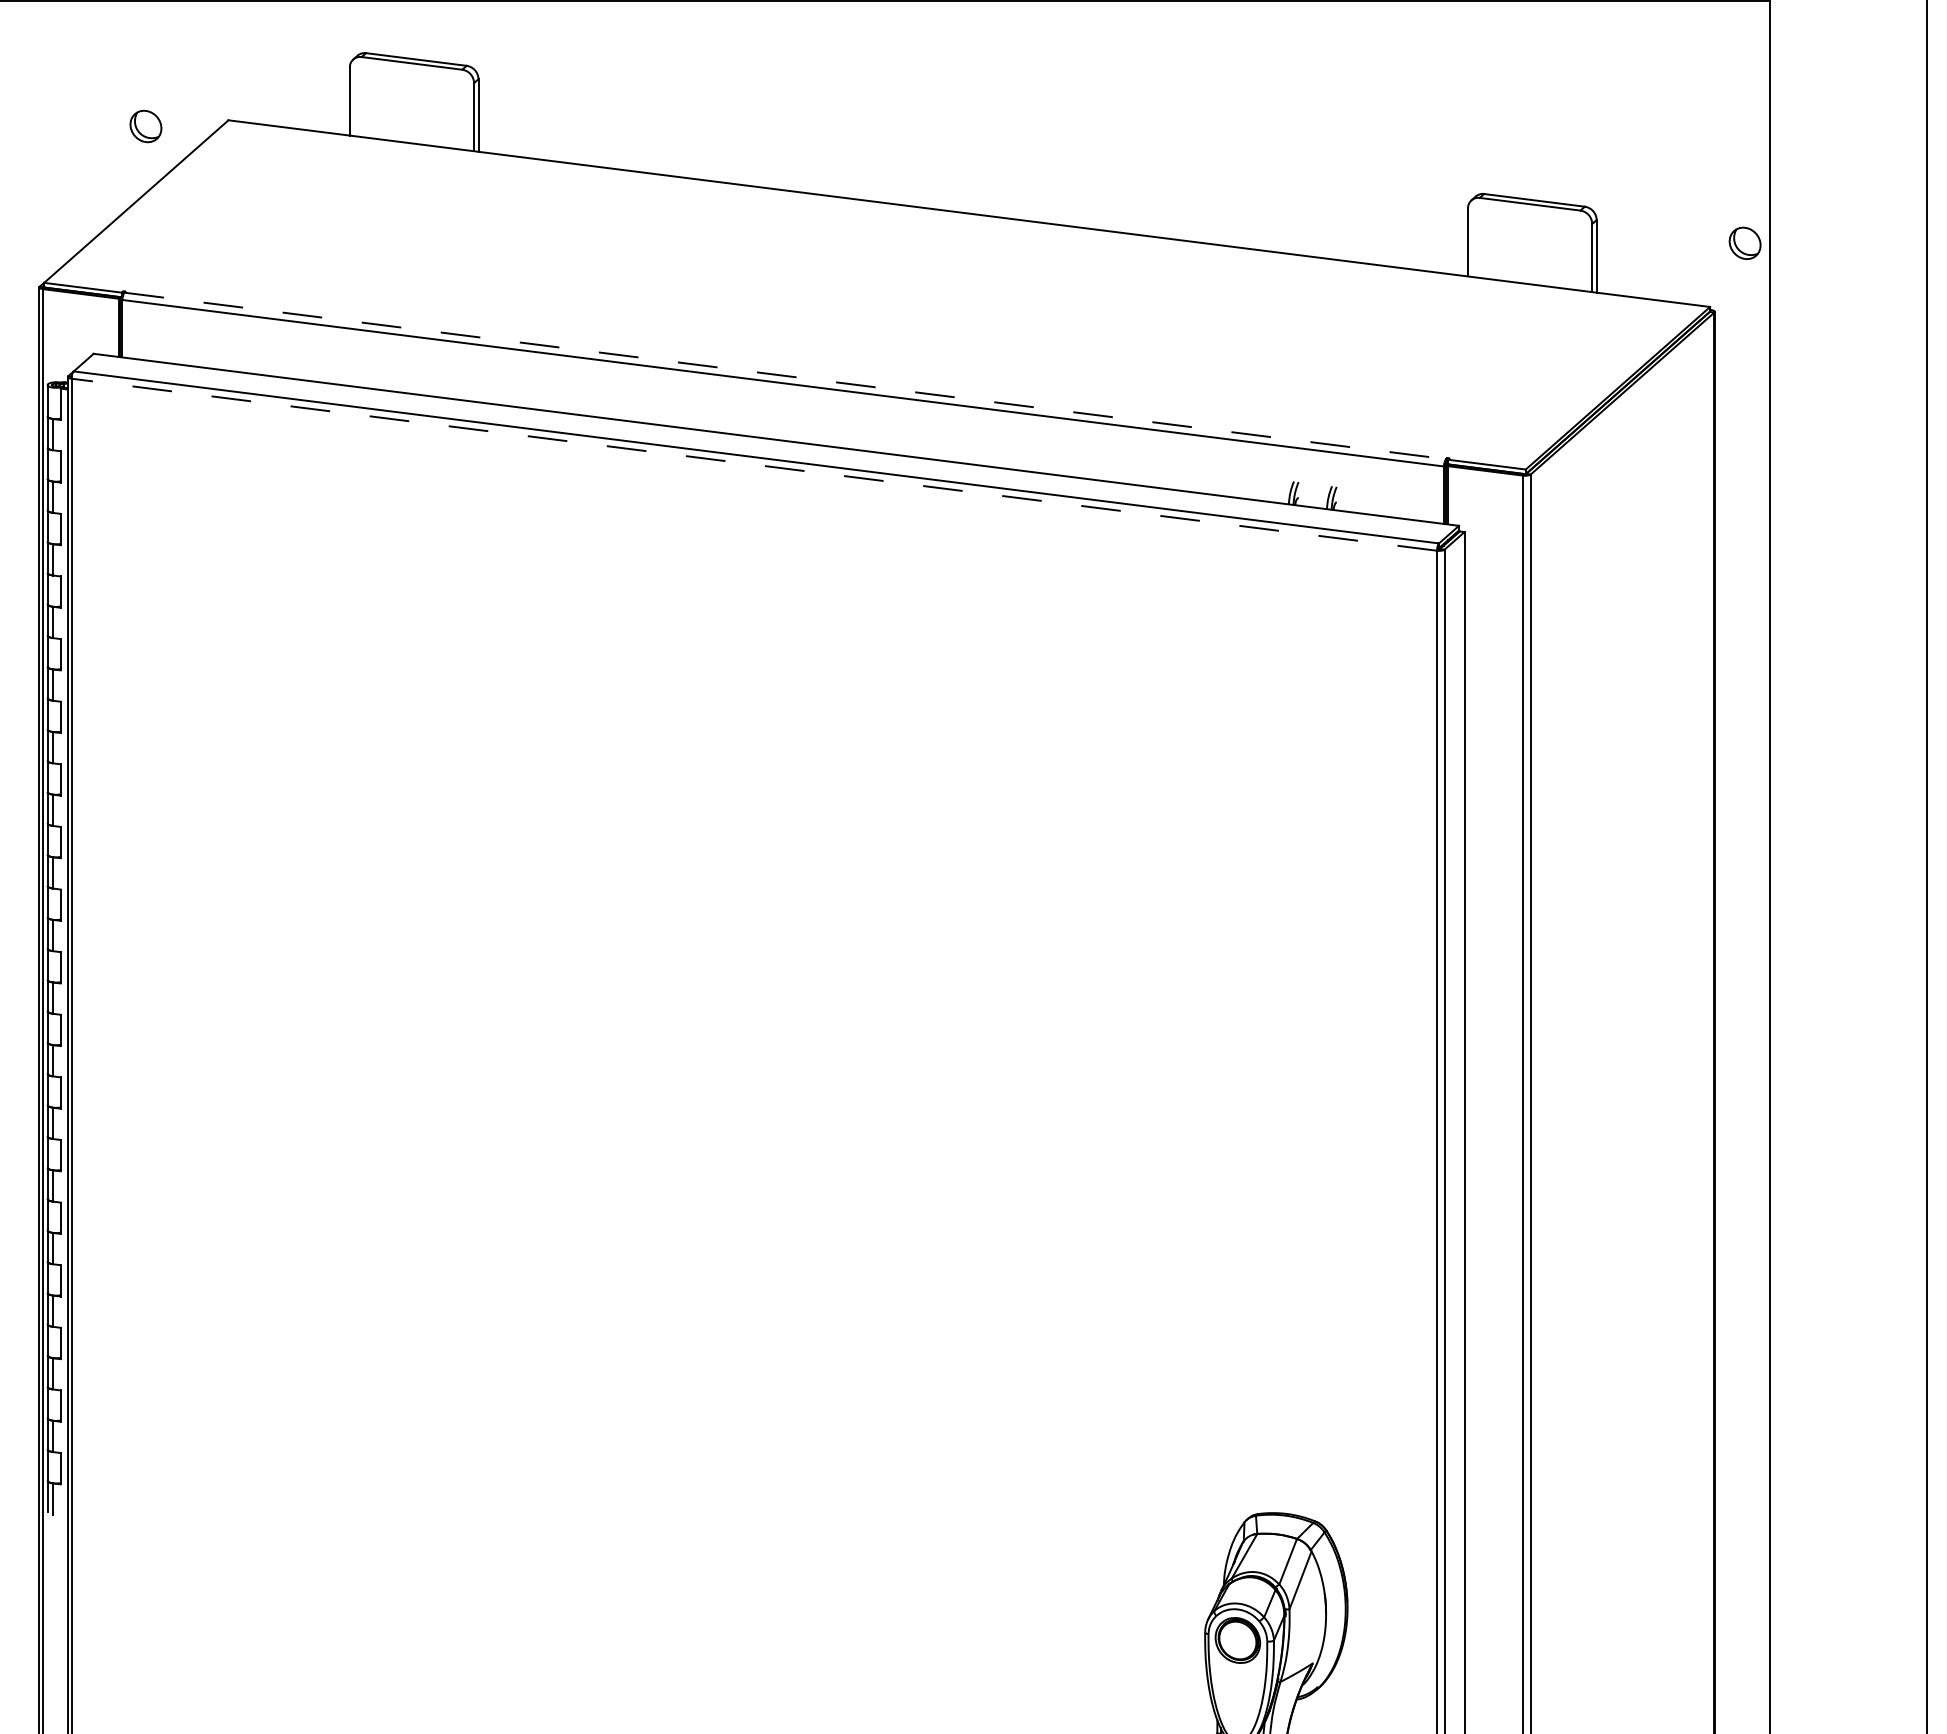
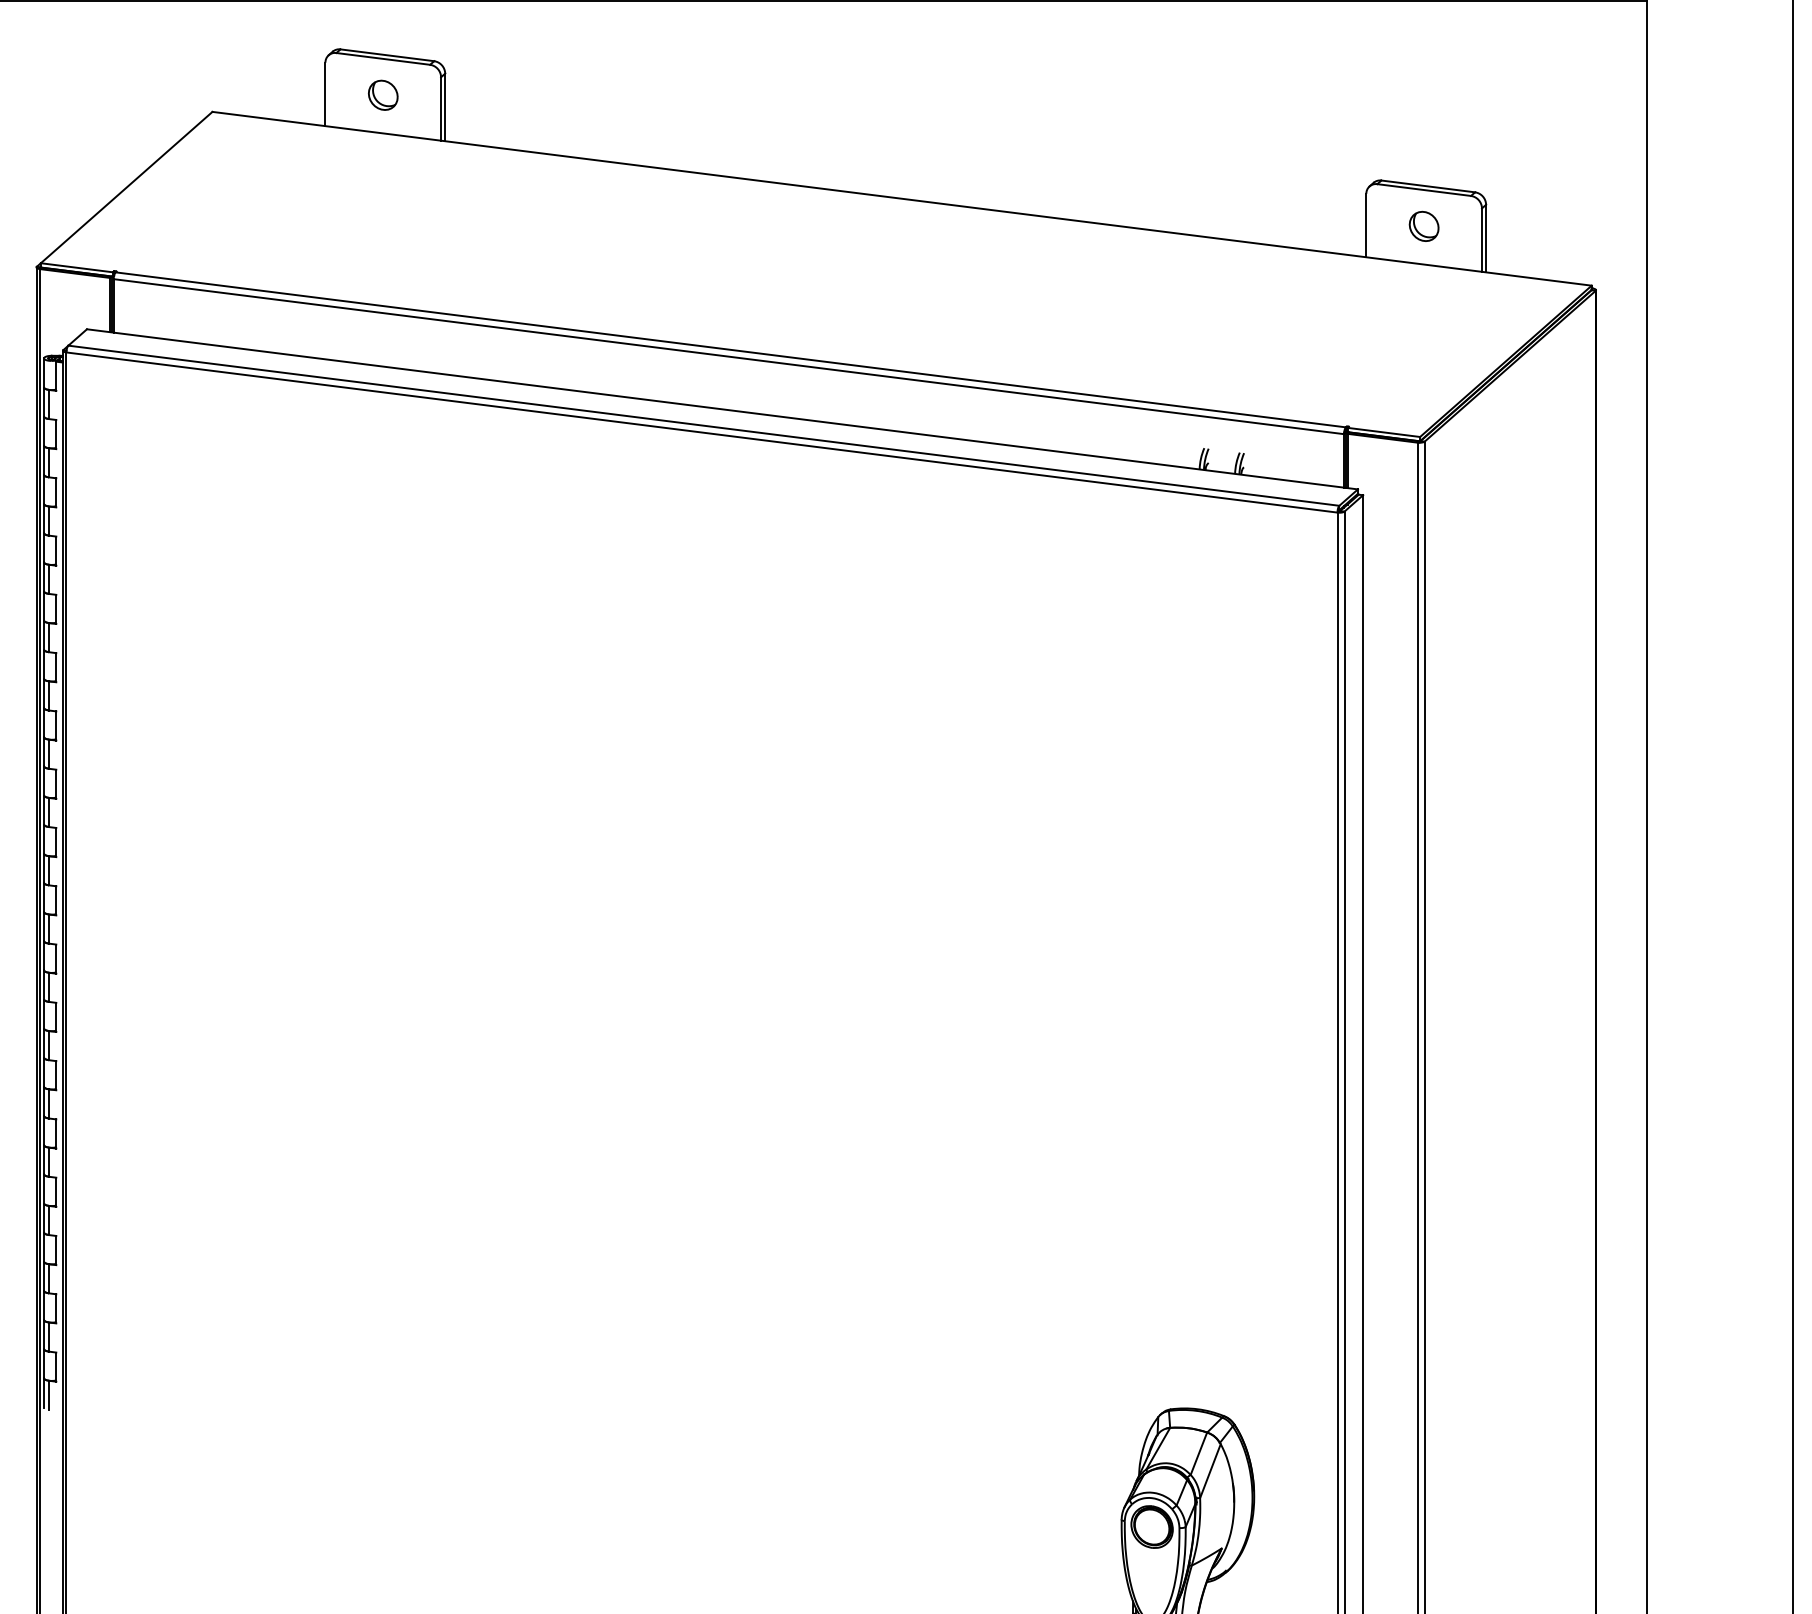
part: (145, 126) -> (382, 95), moved
part: (1744, 242) -> (1423, 225), moved
line: (785, 375) -> (730, 349), dashed -> solid
line: (753, 464) -> (701, 432), dashed -> solid

